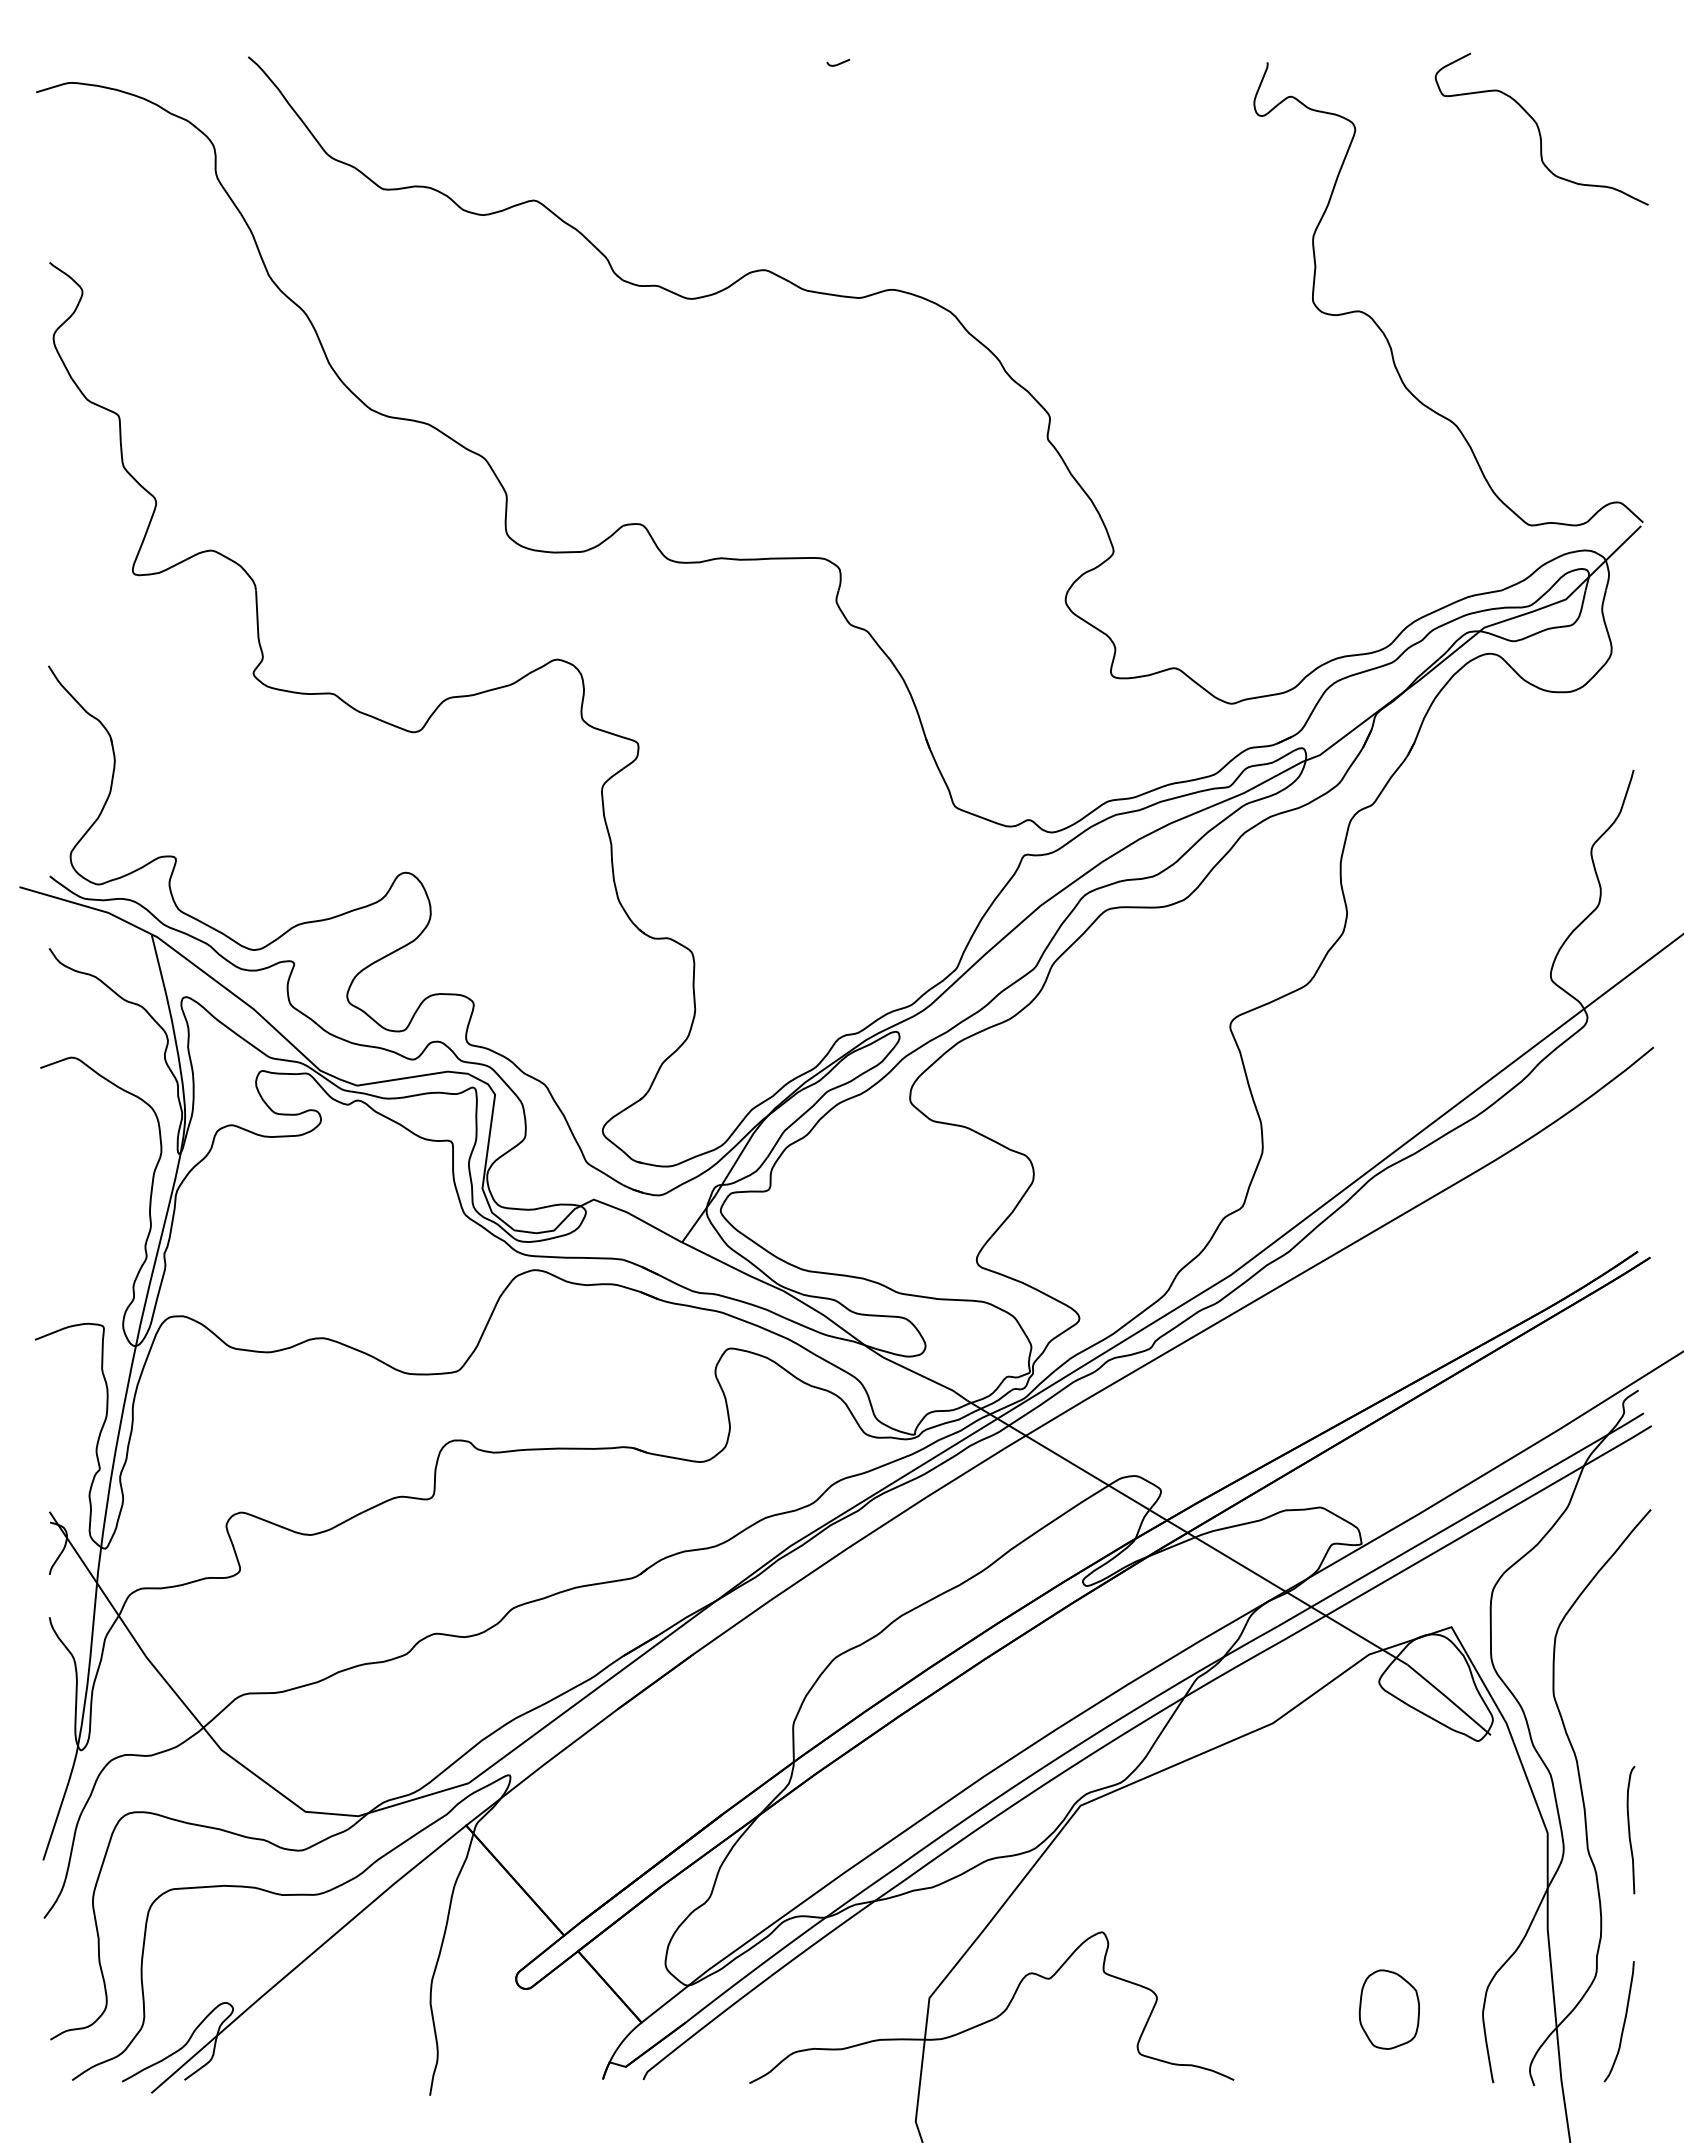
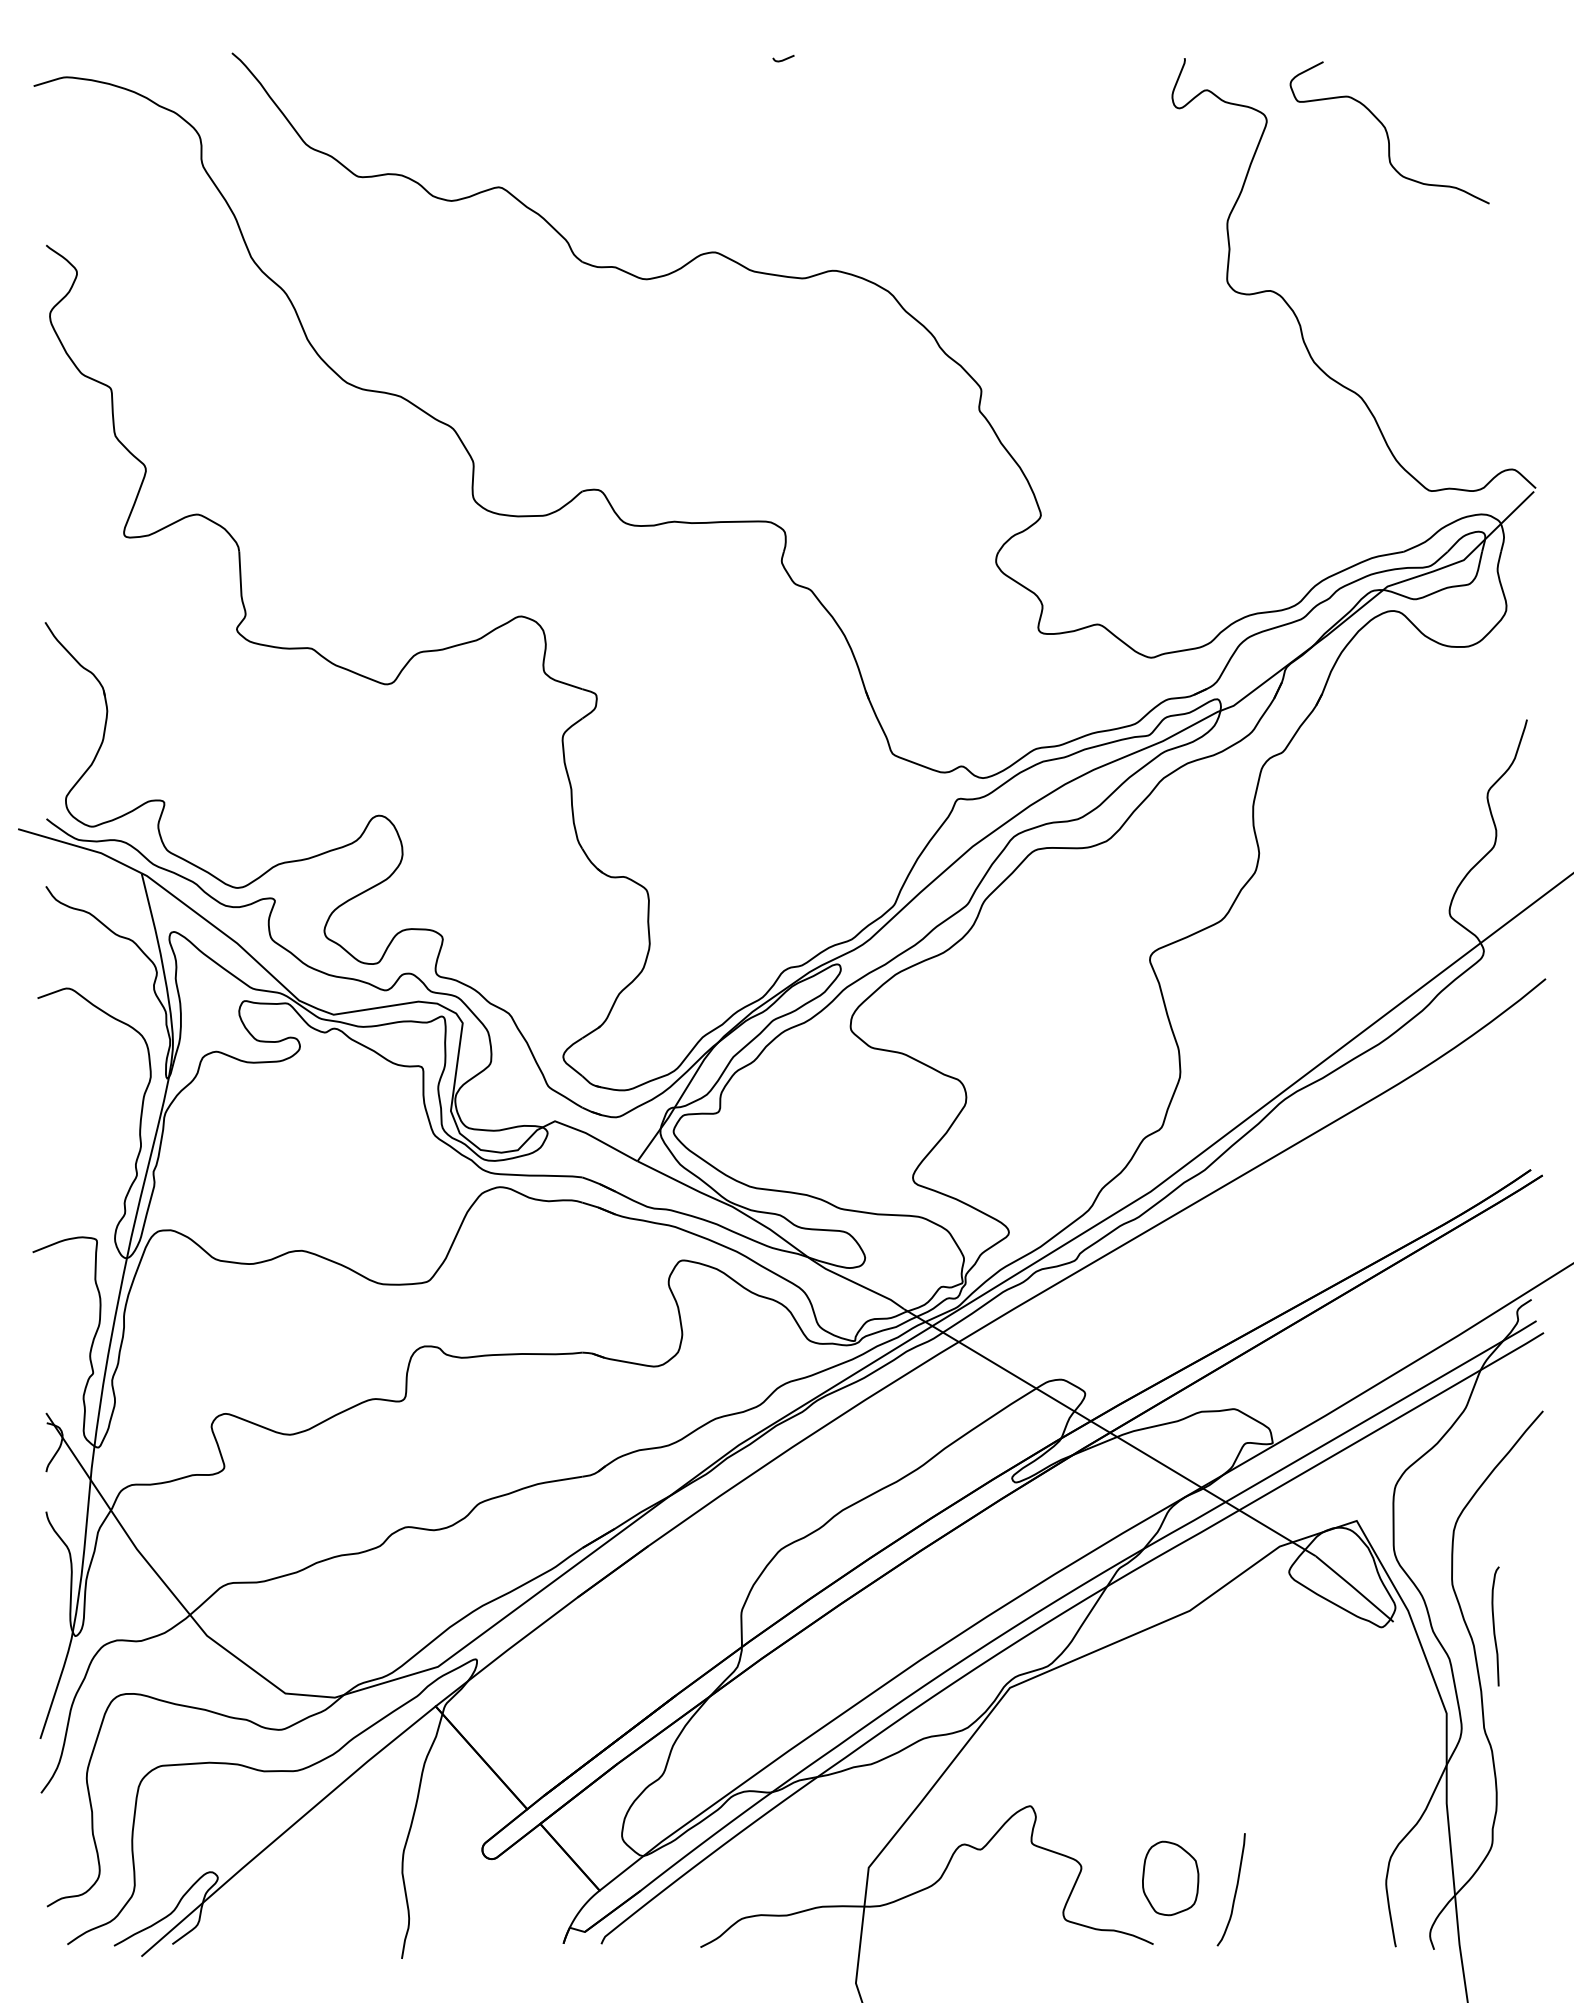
curve: (1539, 128) -> (1387, 132), moved
curve: (1629, 1829) -> (1494, 1625), moved
part: (1388, 2009) -> (1169, 1878), moved
curve: (1623, 2021) -> (1235, 1889), moved

